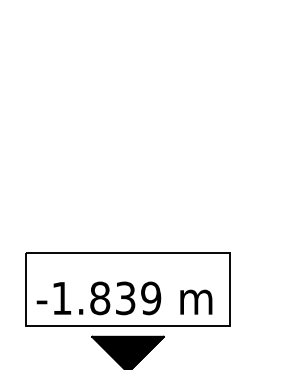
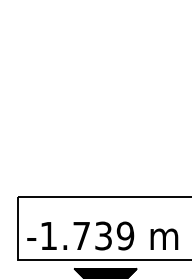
text: (100, 298) -> (81, 236), -1.839 -> -1.739

